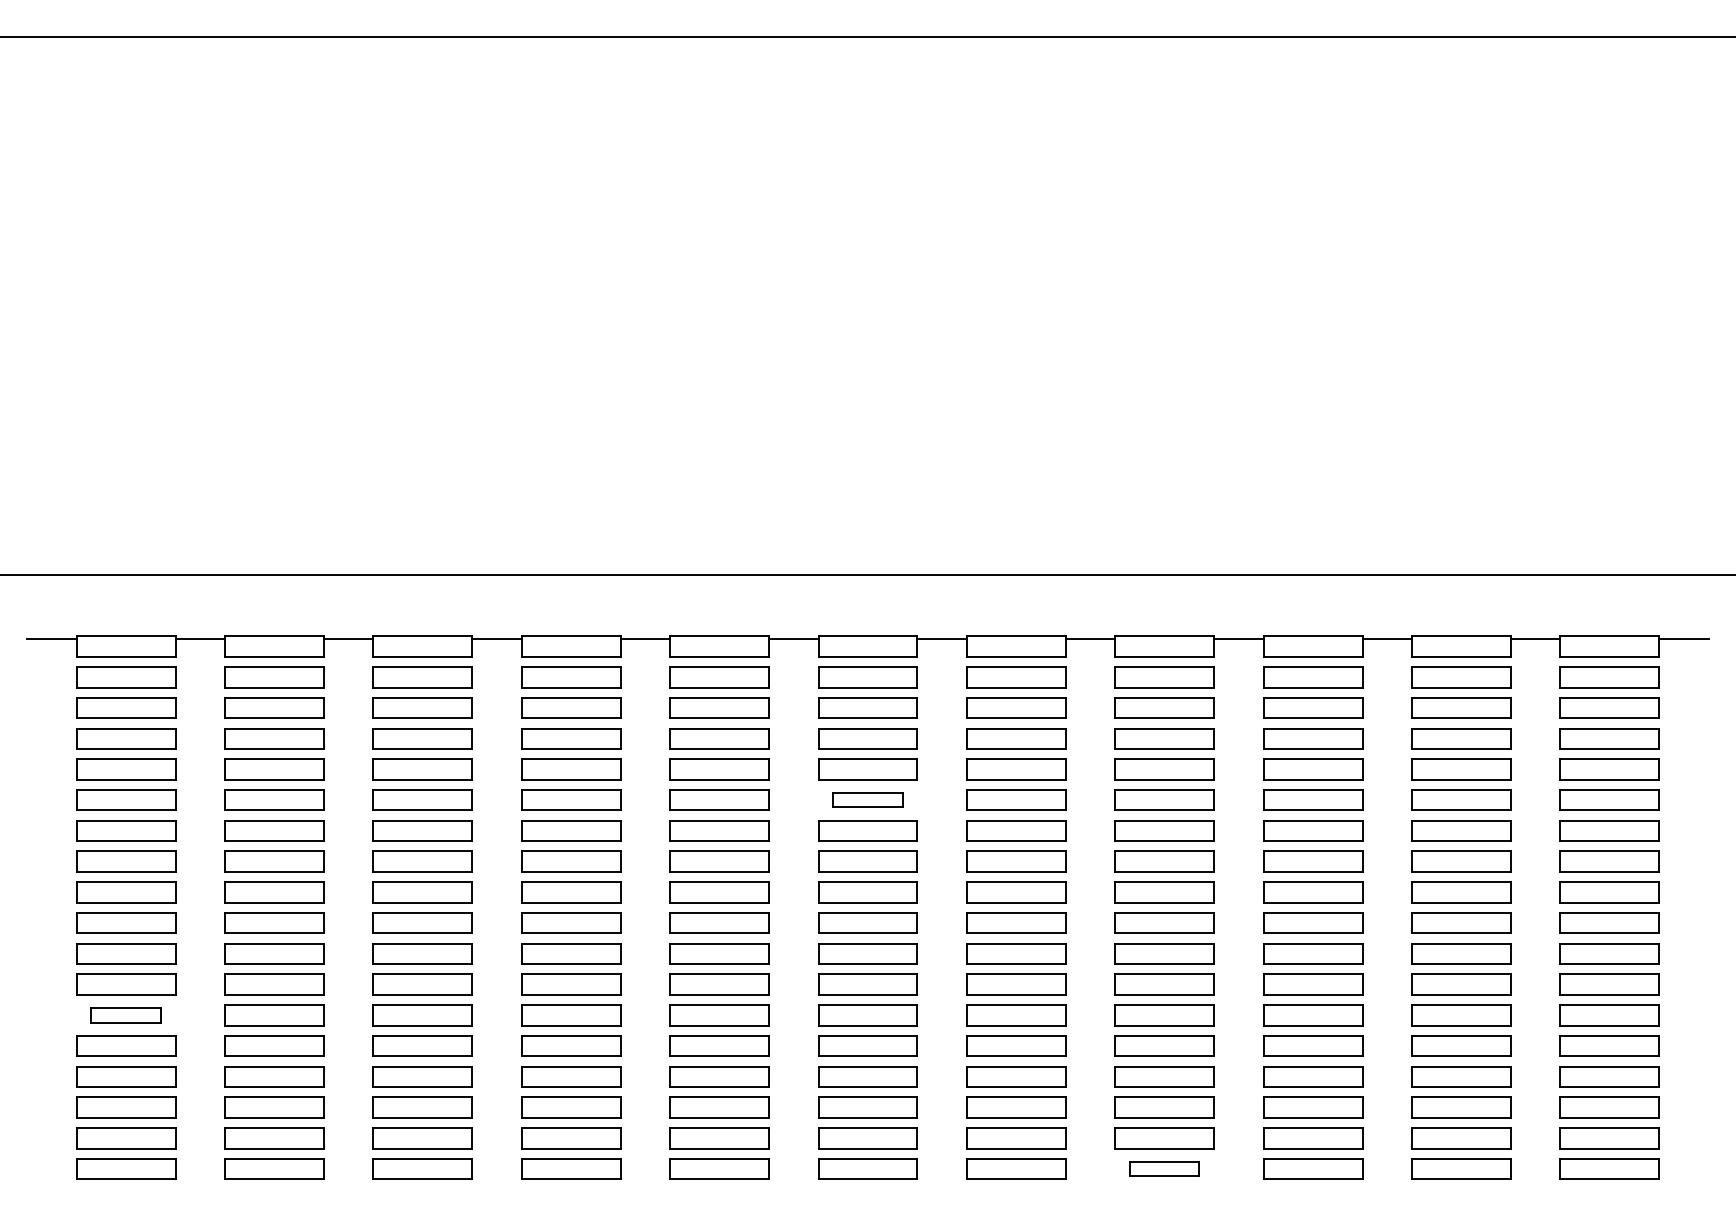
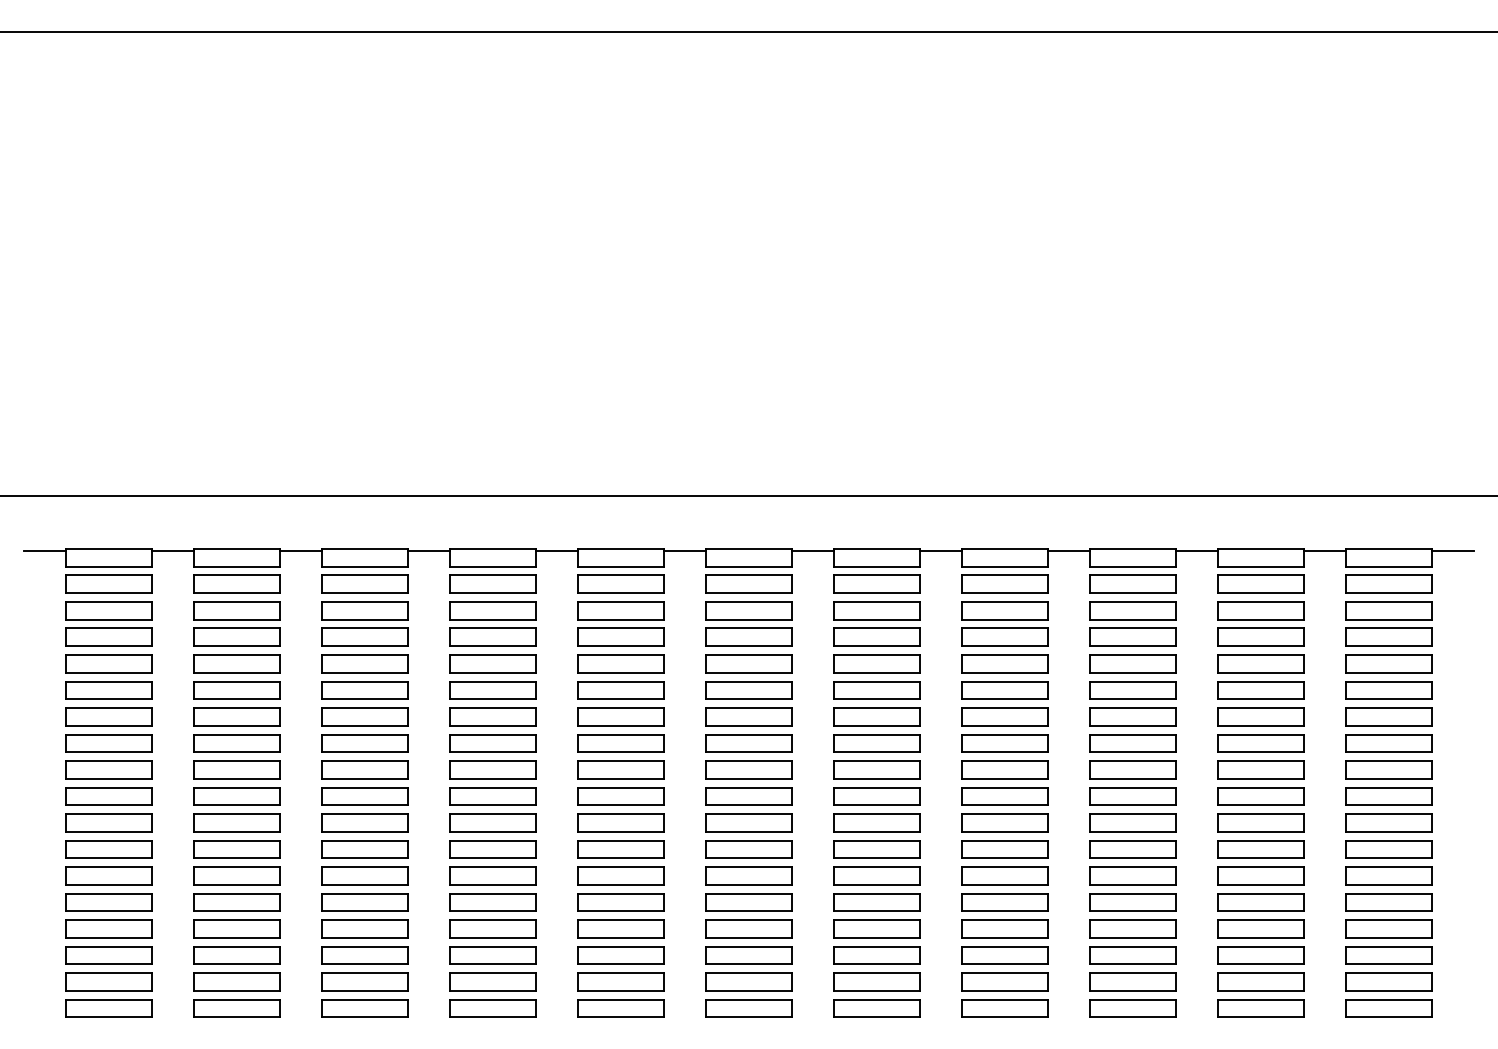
part: (867, 800) -> (748, 690), size x1.43
part: (125, 1014) -> (108, 875), size x1.43
part: (1164, 1169) -> (1004, 1008), size x1.43

